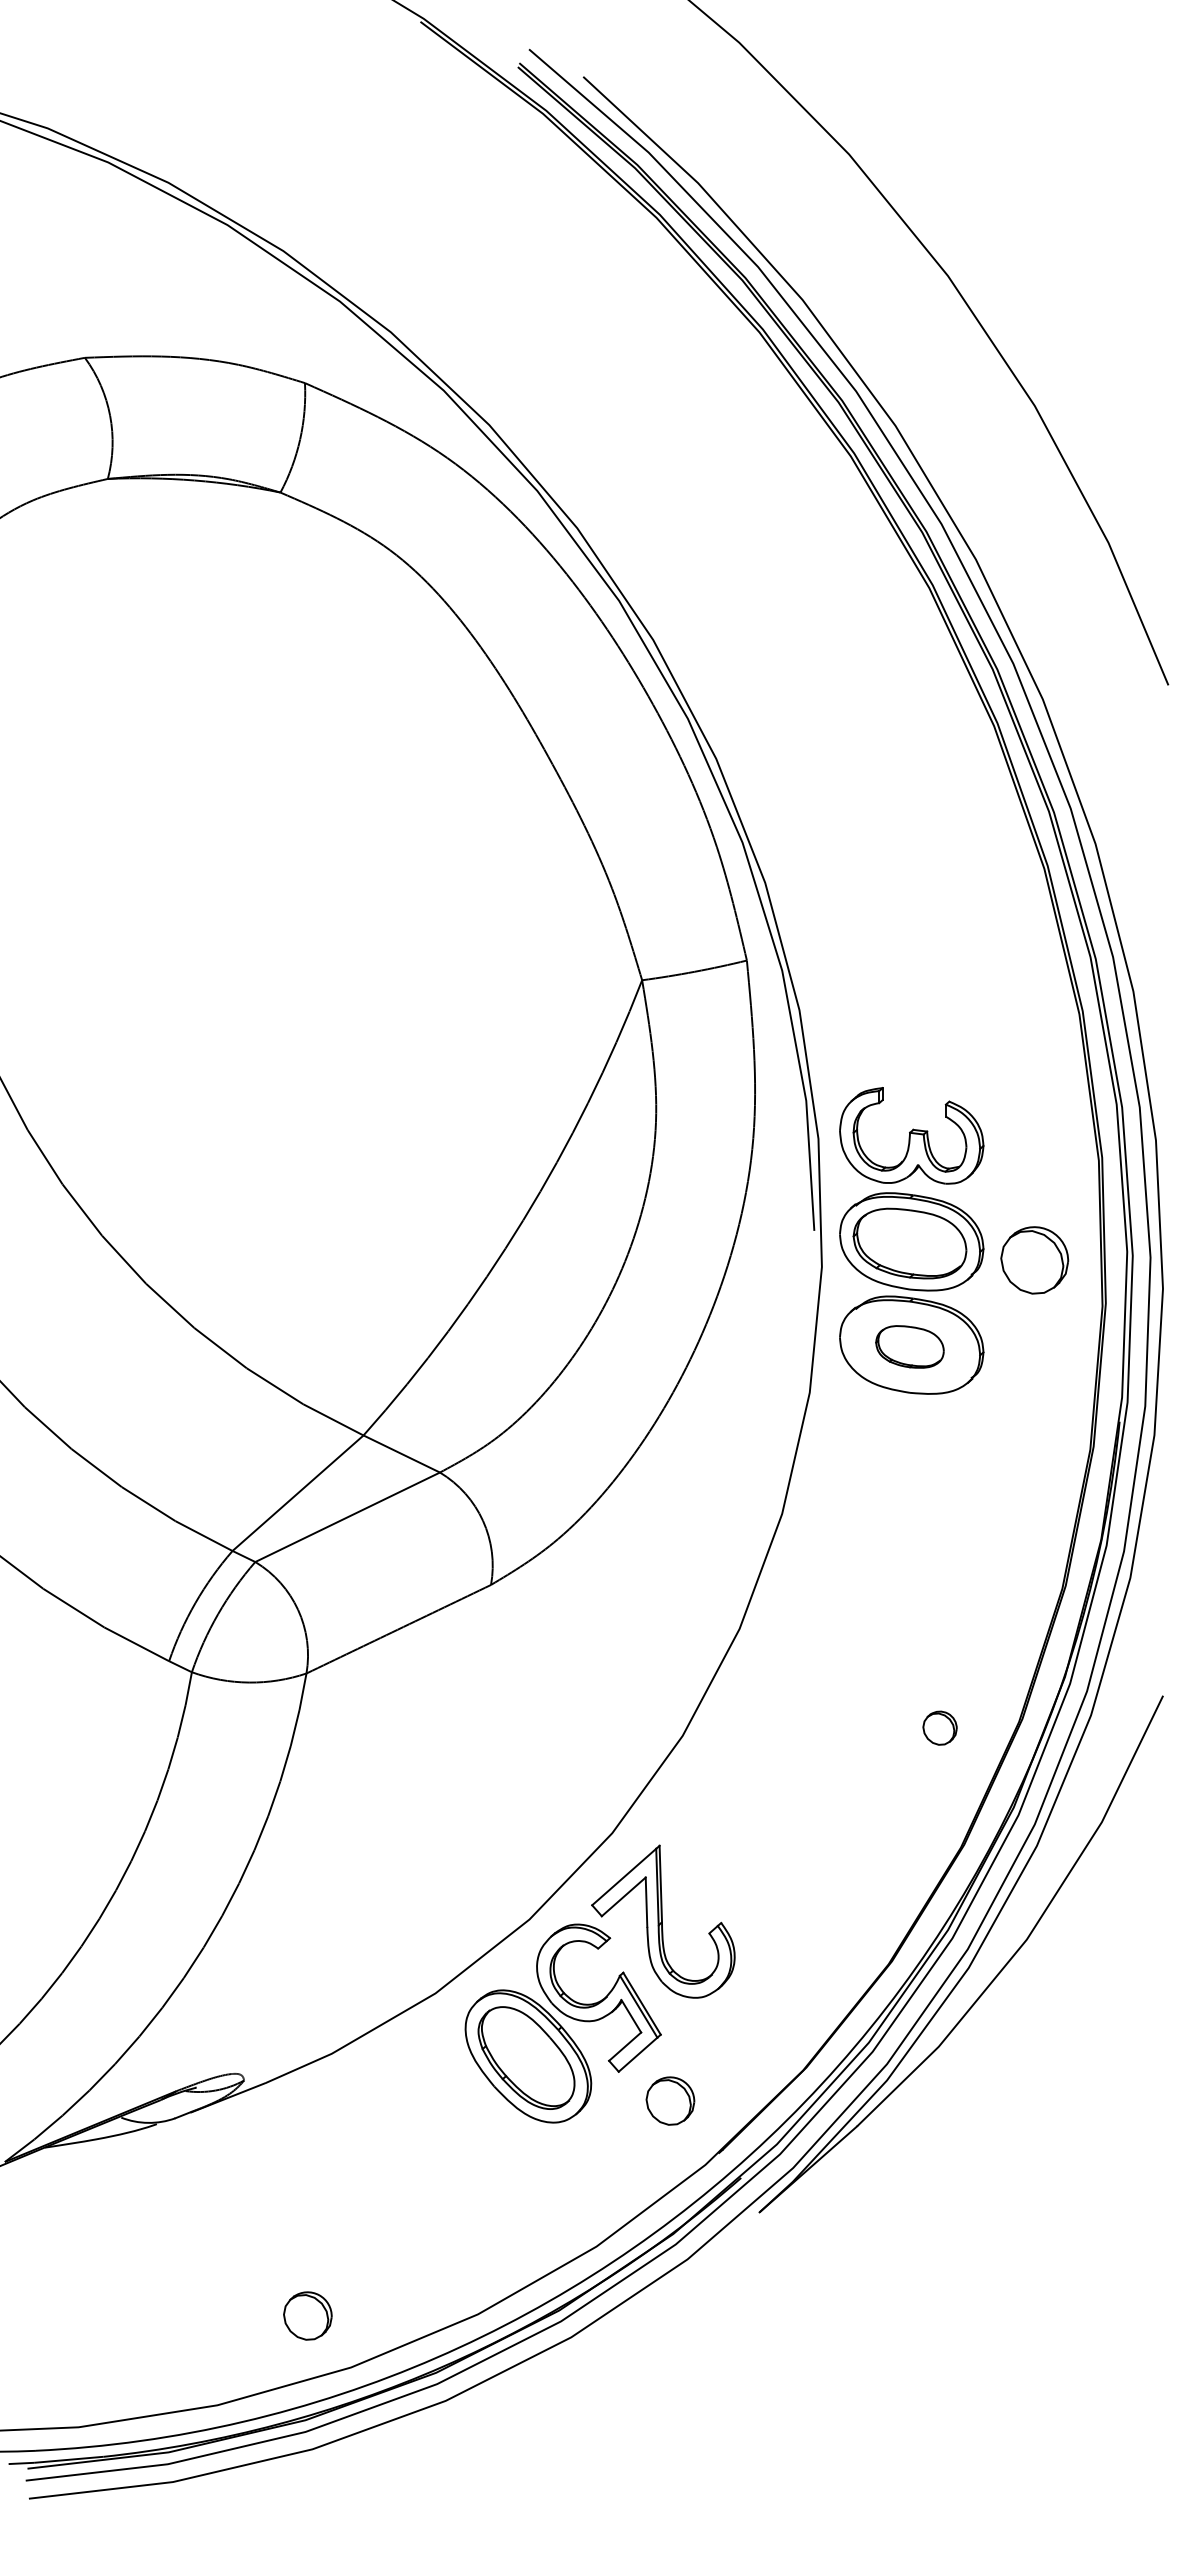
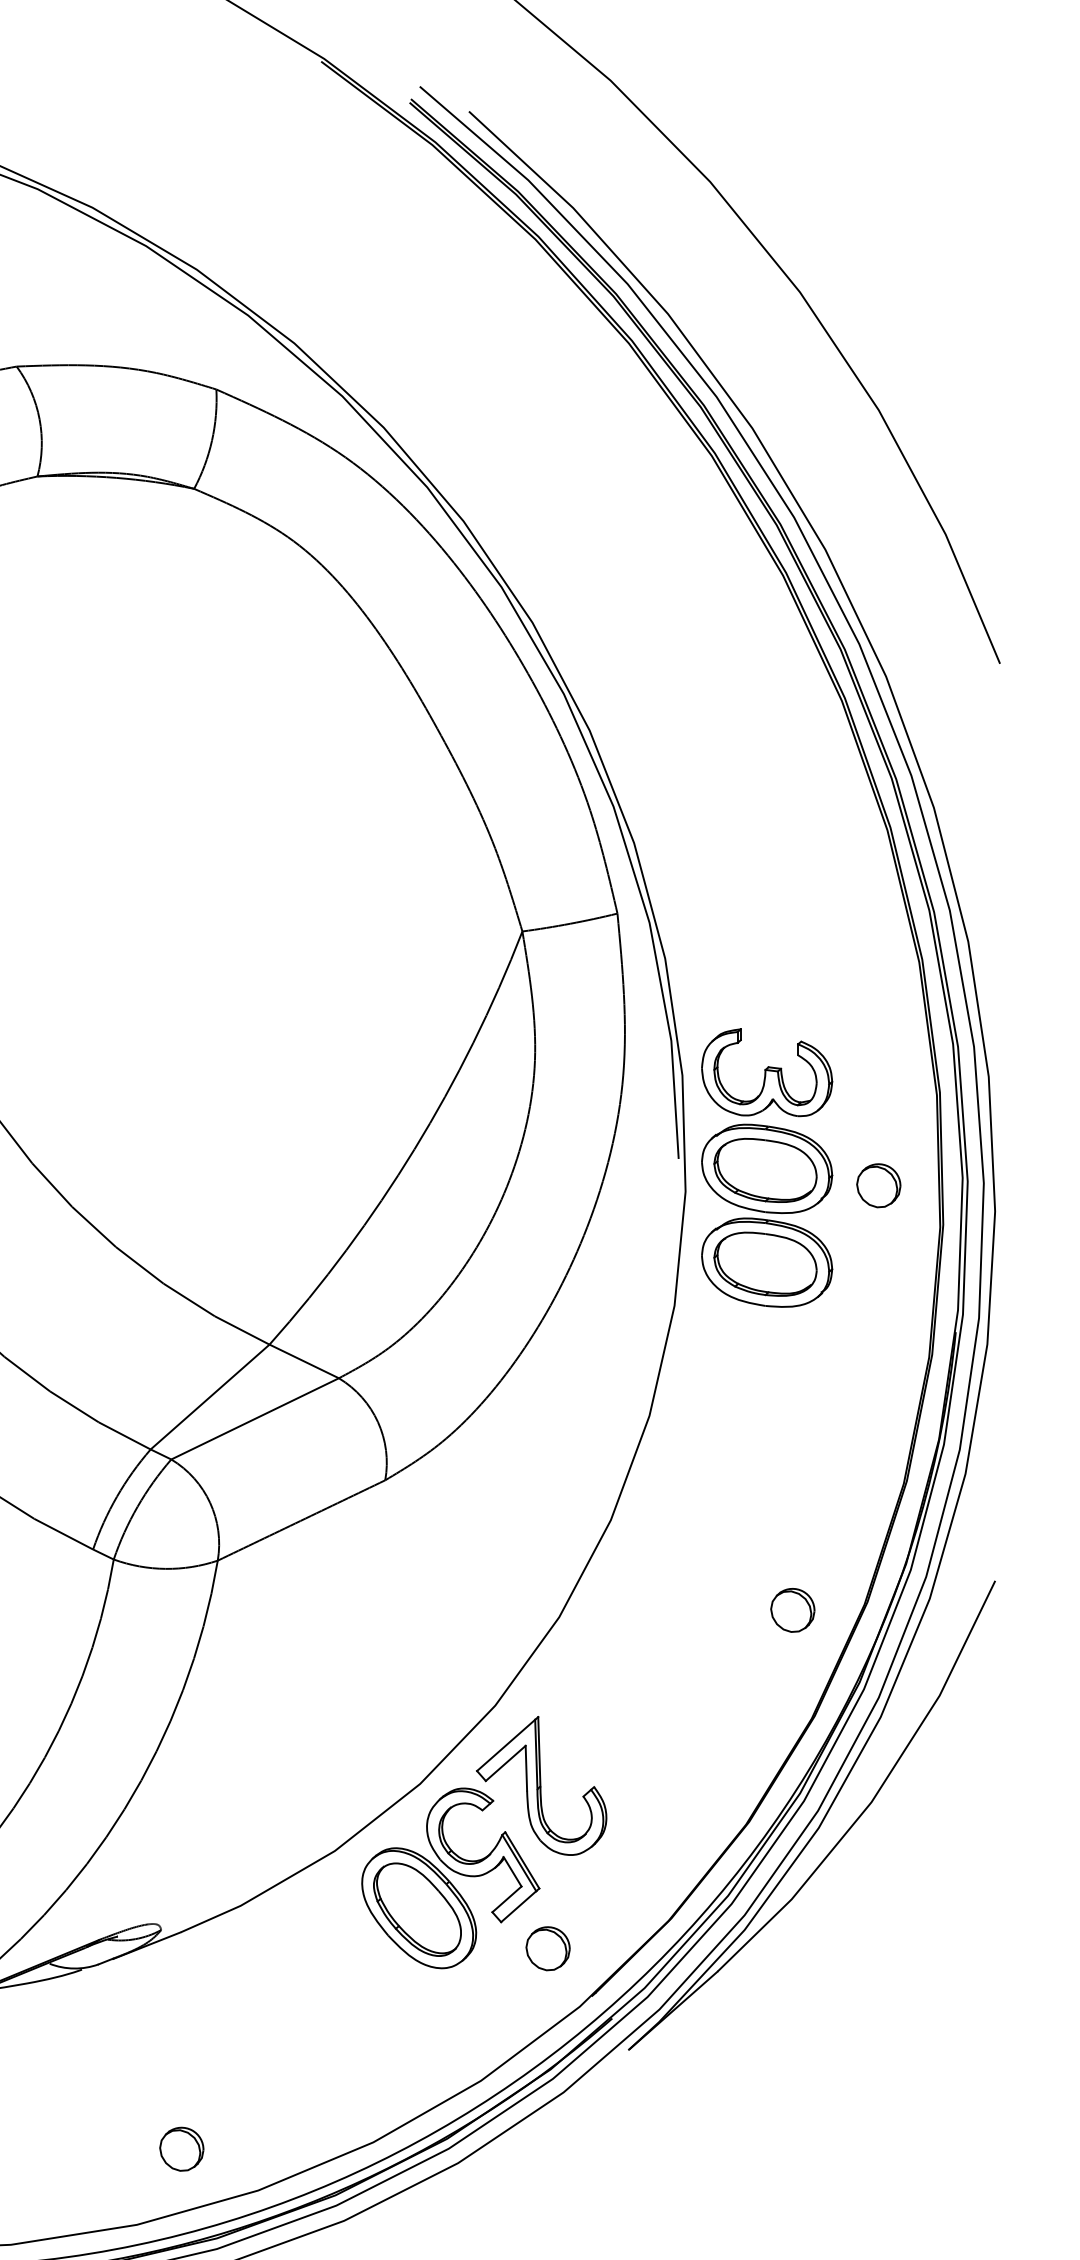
part: (1034, 1260) -> (878, 1185), size x0.71
part: (909, 1346) -> (765, 1263), size x1.67
part: (939, 1727) -> (792, 1609), size x1.43
part: (307, 2315) -> (181, 2148), moved

